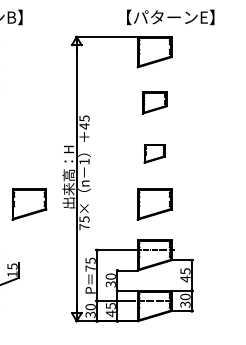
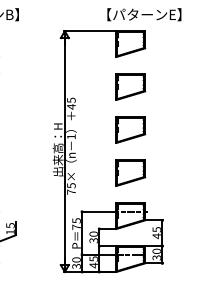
part: (154, 102) -> (130, 86), size x1.43
part: (154, 153) -> (130, 129), size x1.67
part: (29, 203) -> (24, 172), removed

